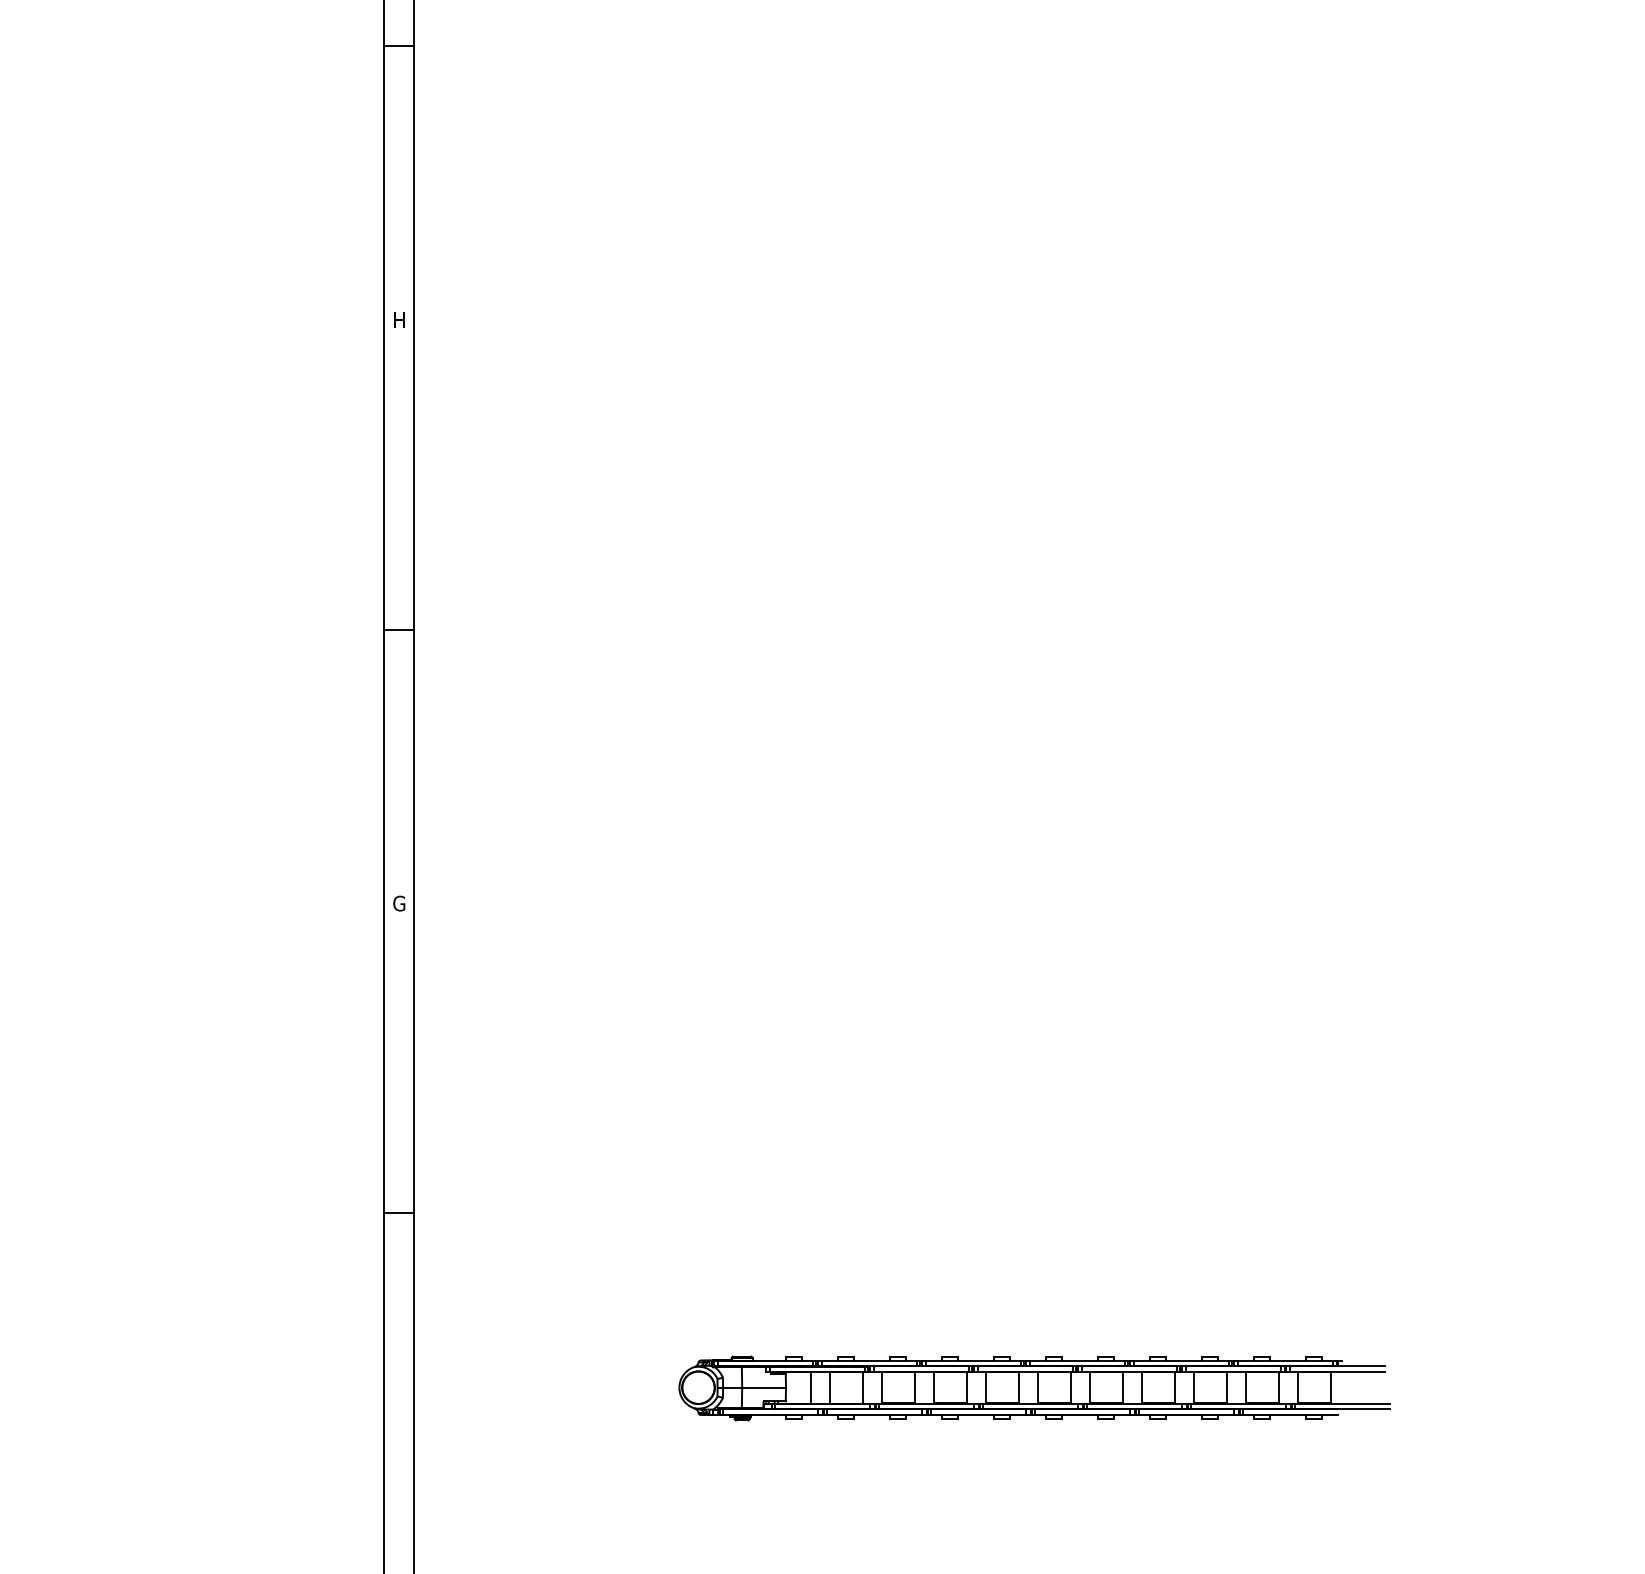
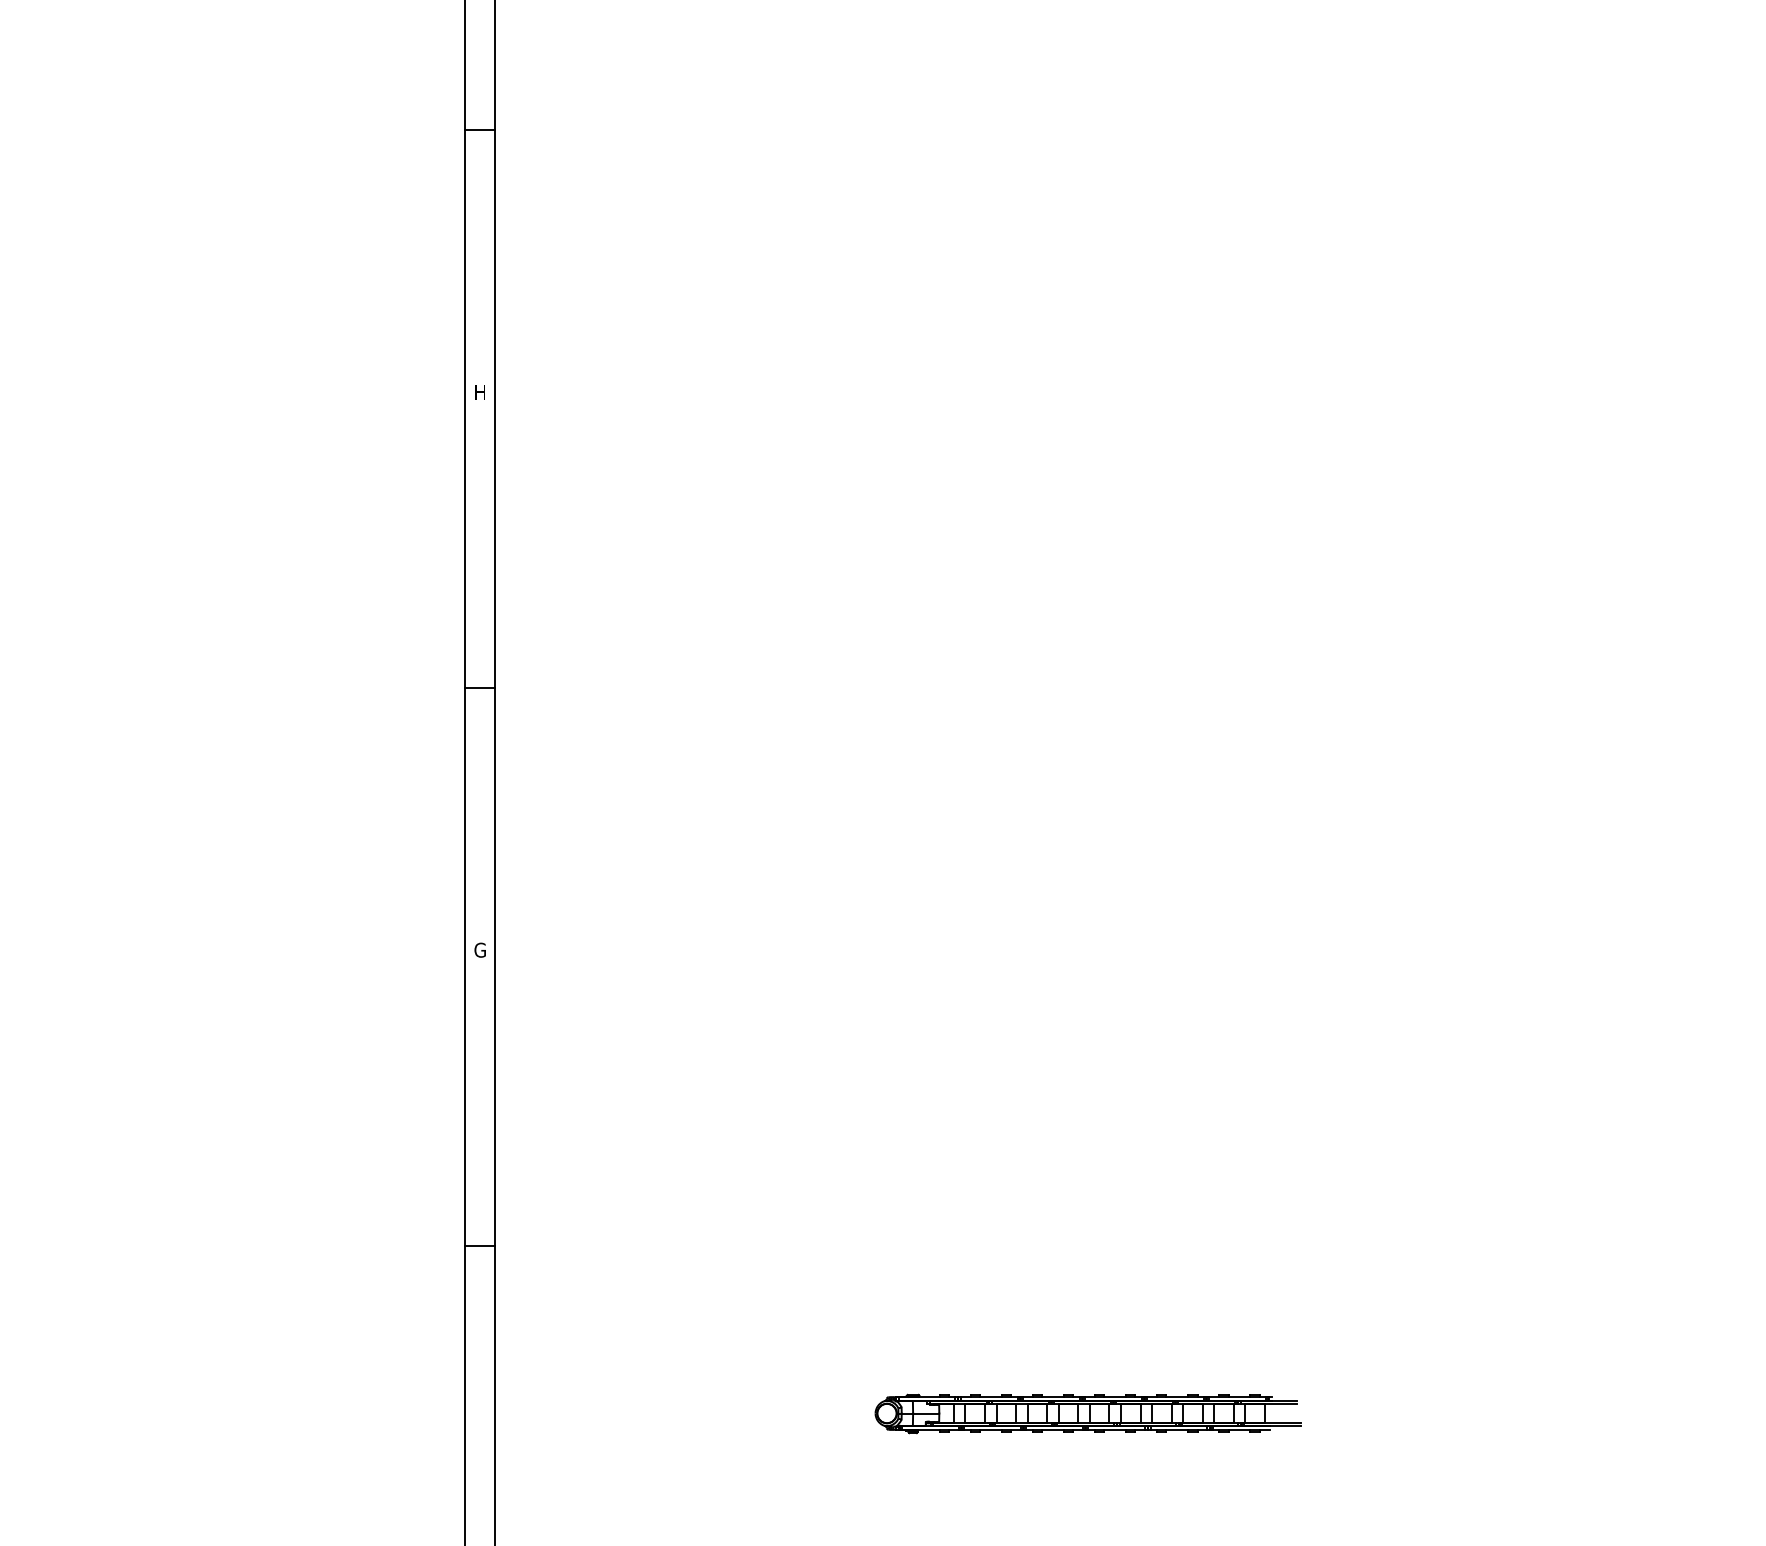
part: (1034, 1388) -> (1087, 1413), size x0.62

